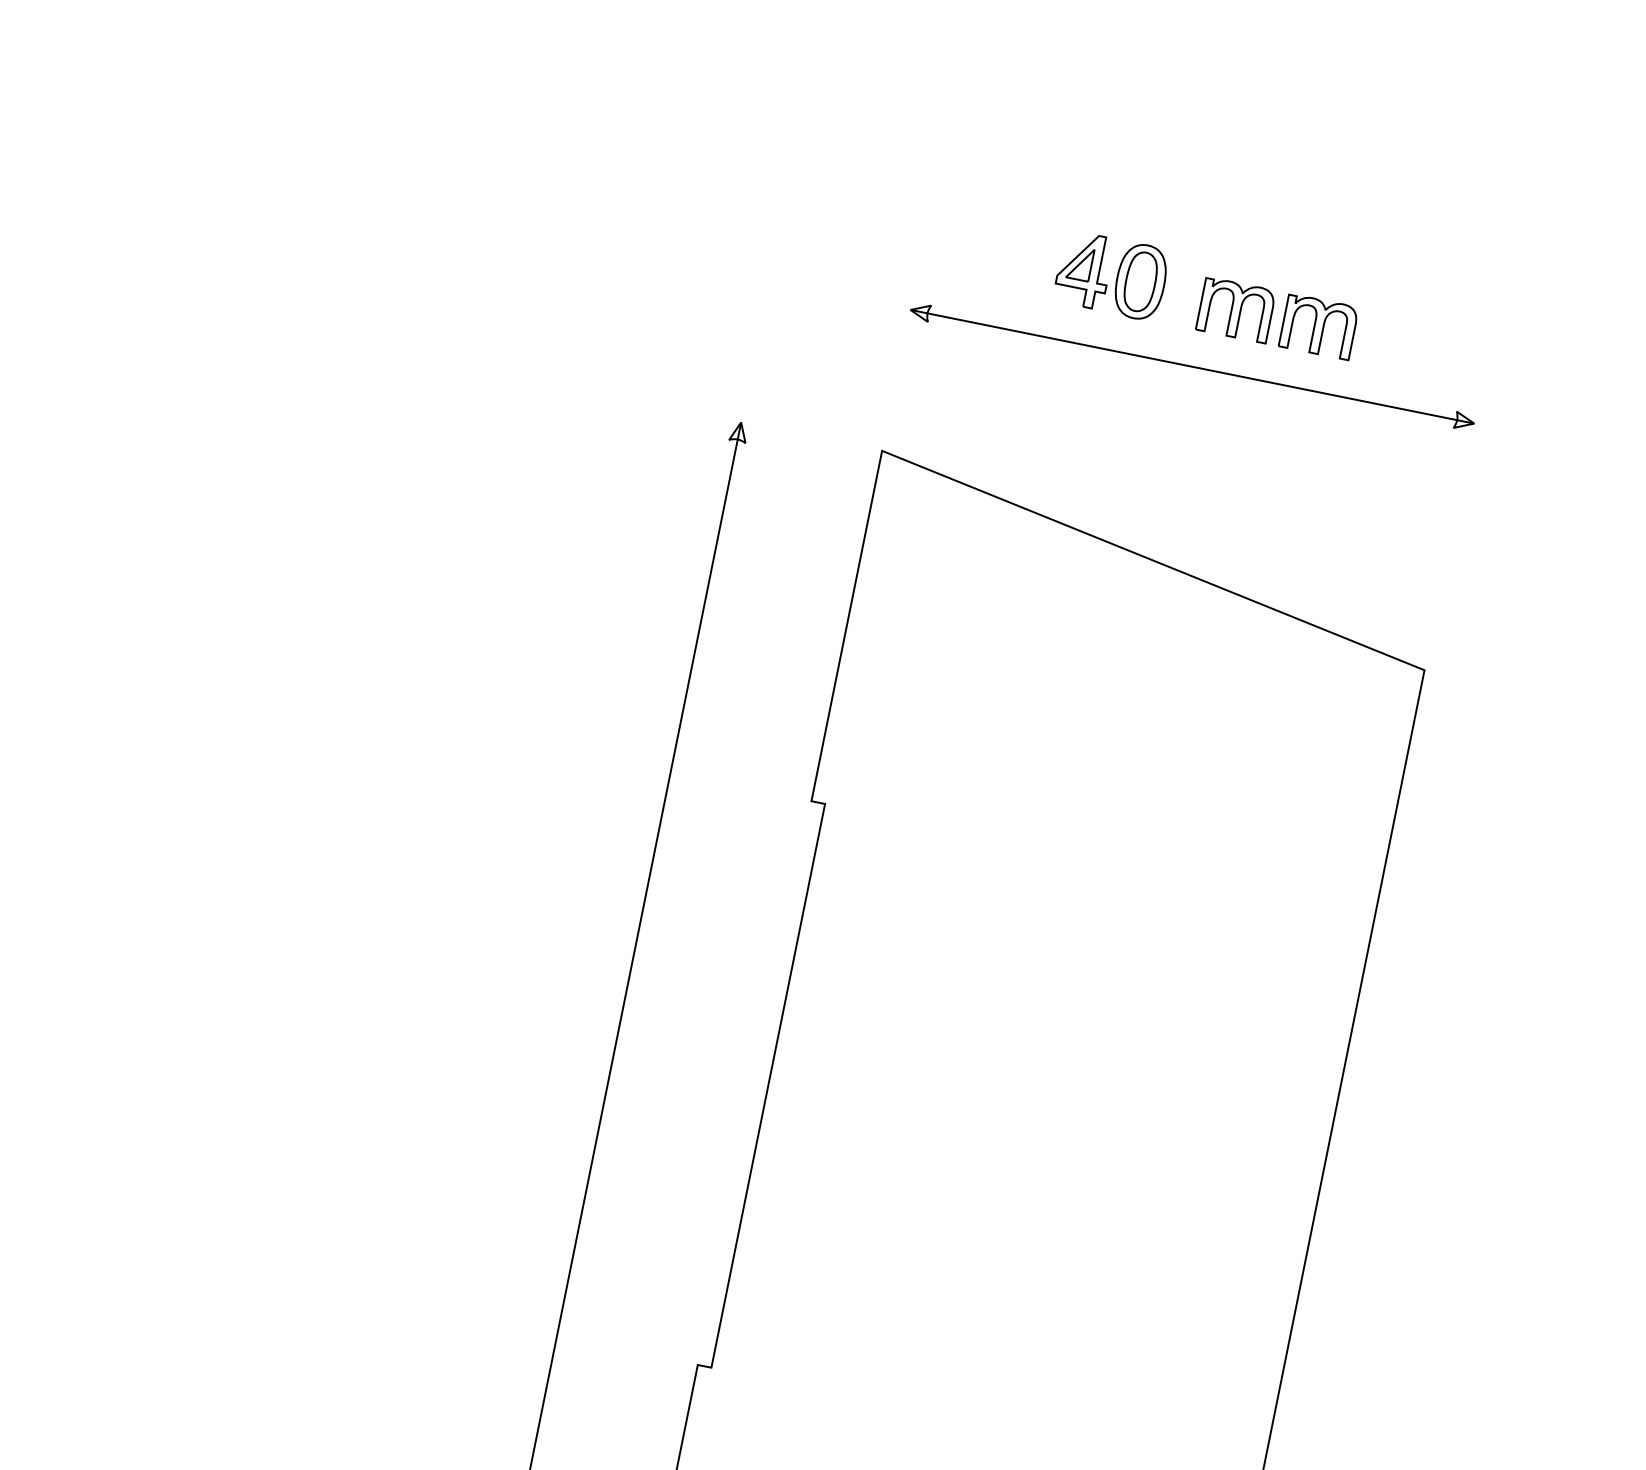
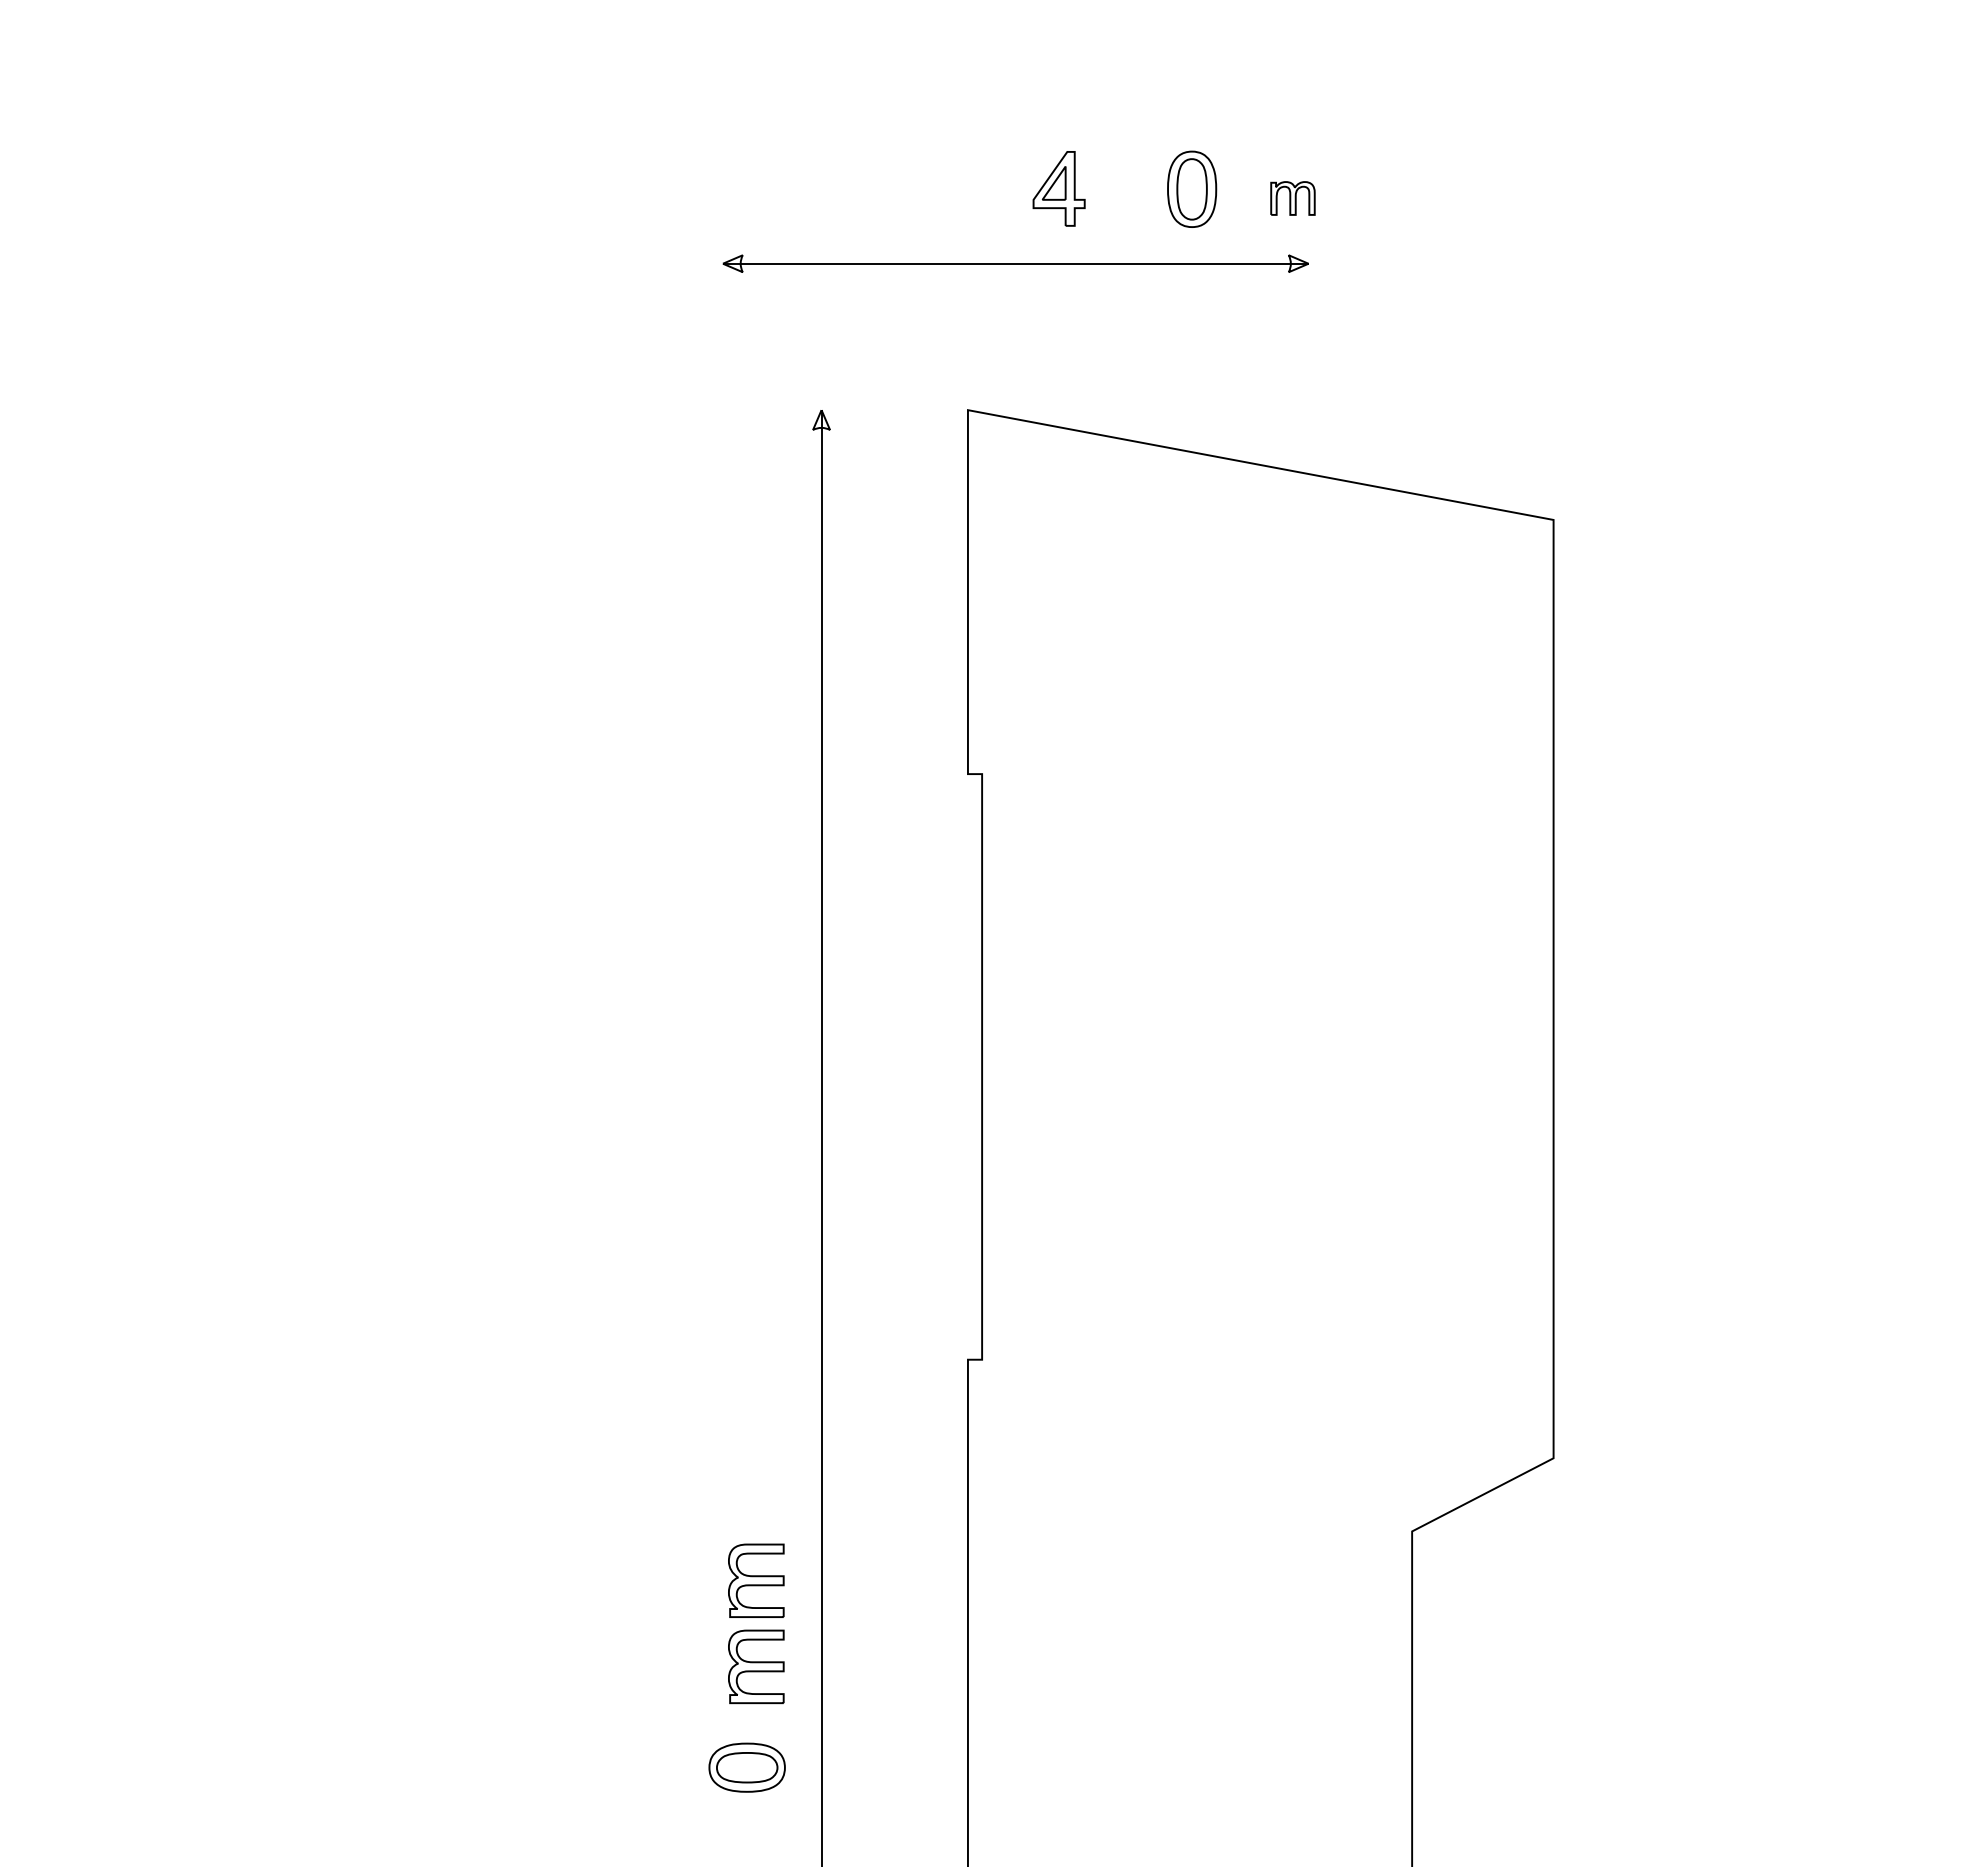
part: (1083, 269) -> (1058, 188), moved
part: (1235, 310) -> (1292, 198), size x0.6
part: (1318, 326) -> (1378, 198), removed
part: (1192, 366) -> (1015, 263), moved

